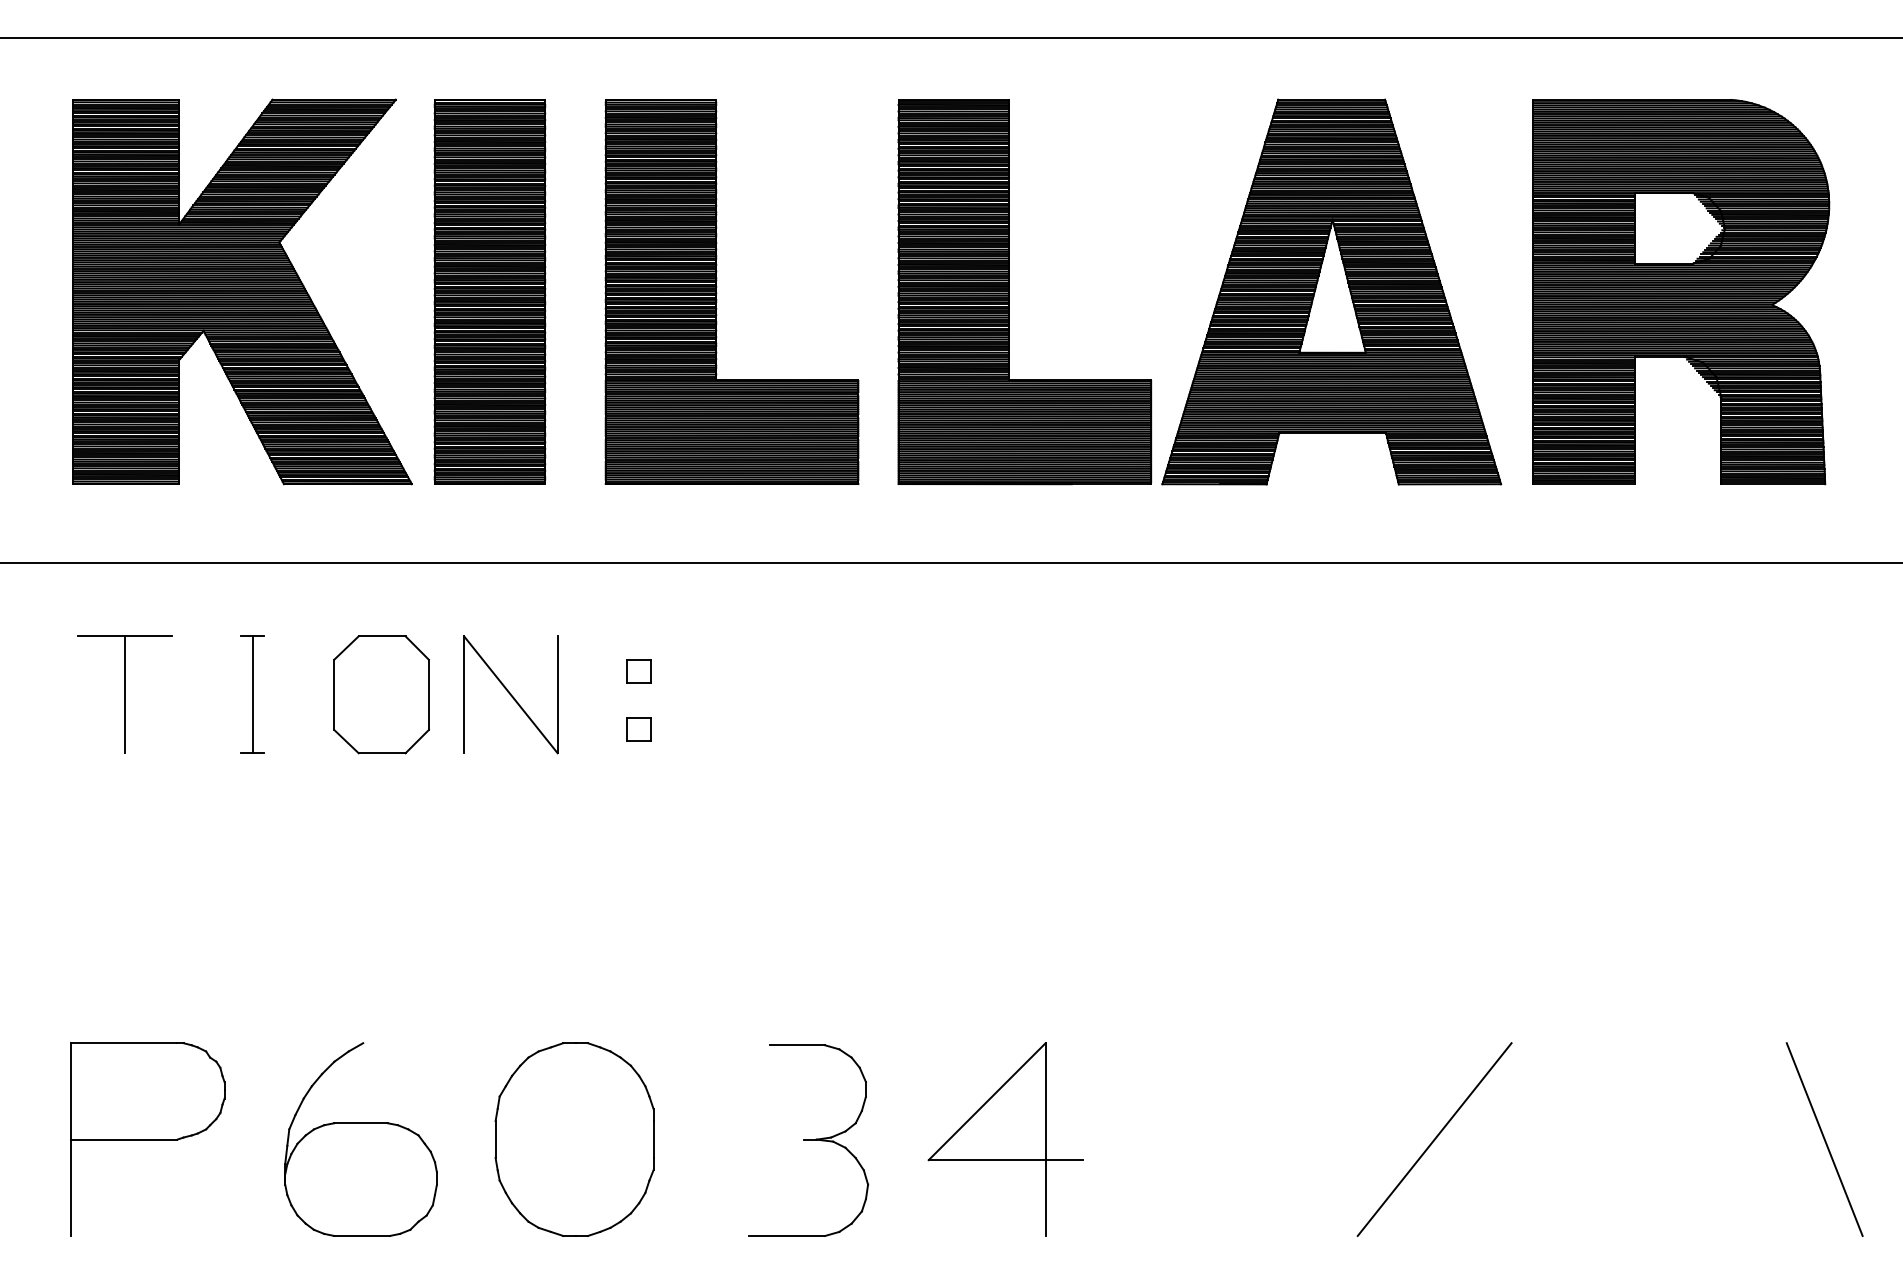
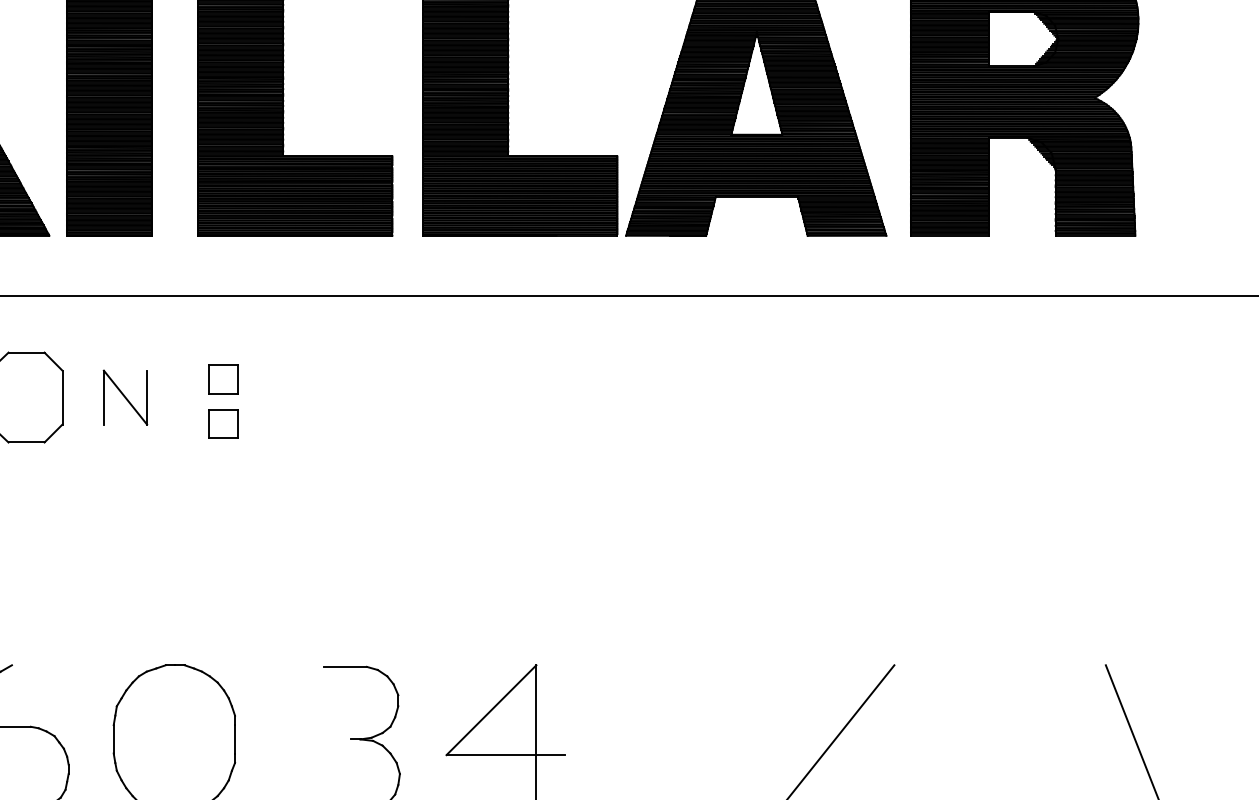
part: (638, 671) -> (223, 379), size x1.6
part: (510, 694) -> (125, 397), size x0.6
part: (638, 729) -> (223, 424), size x1.6

